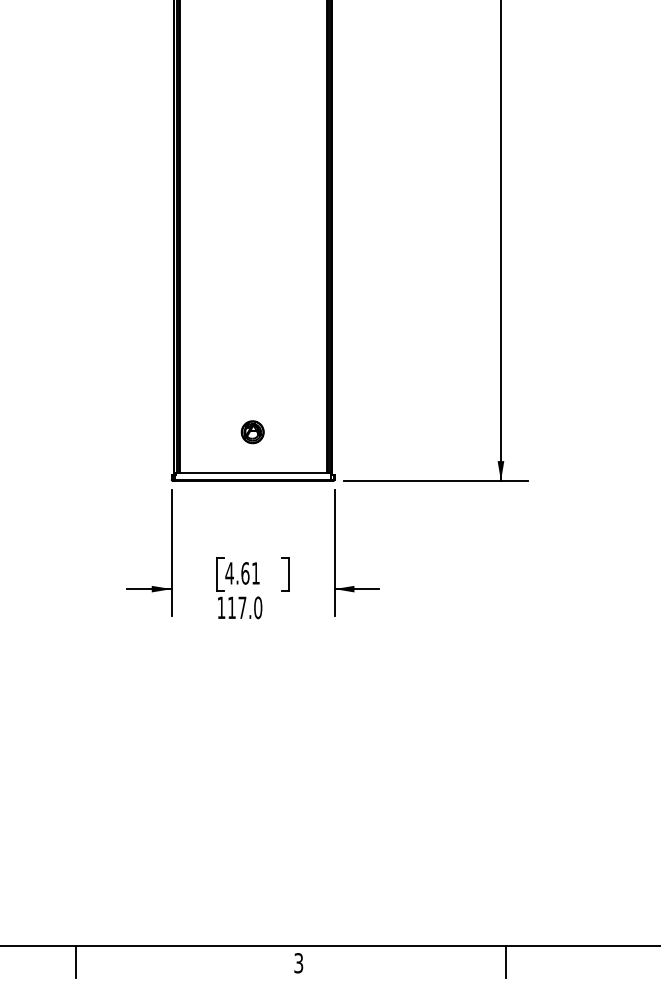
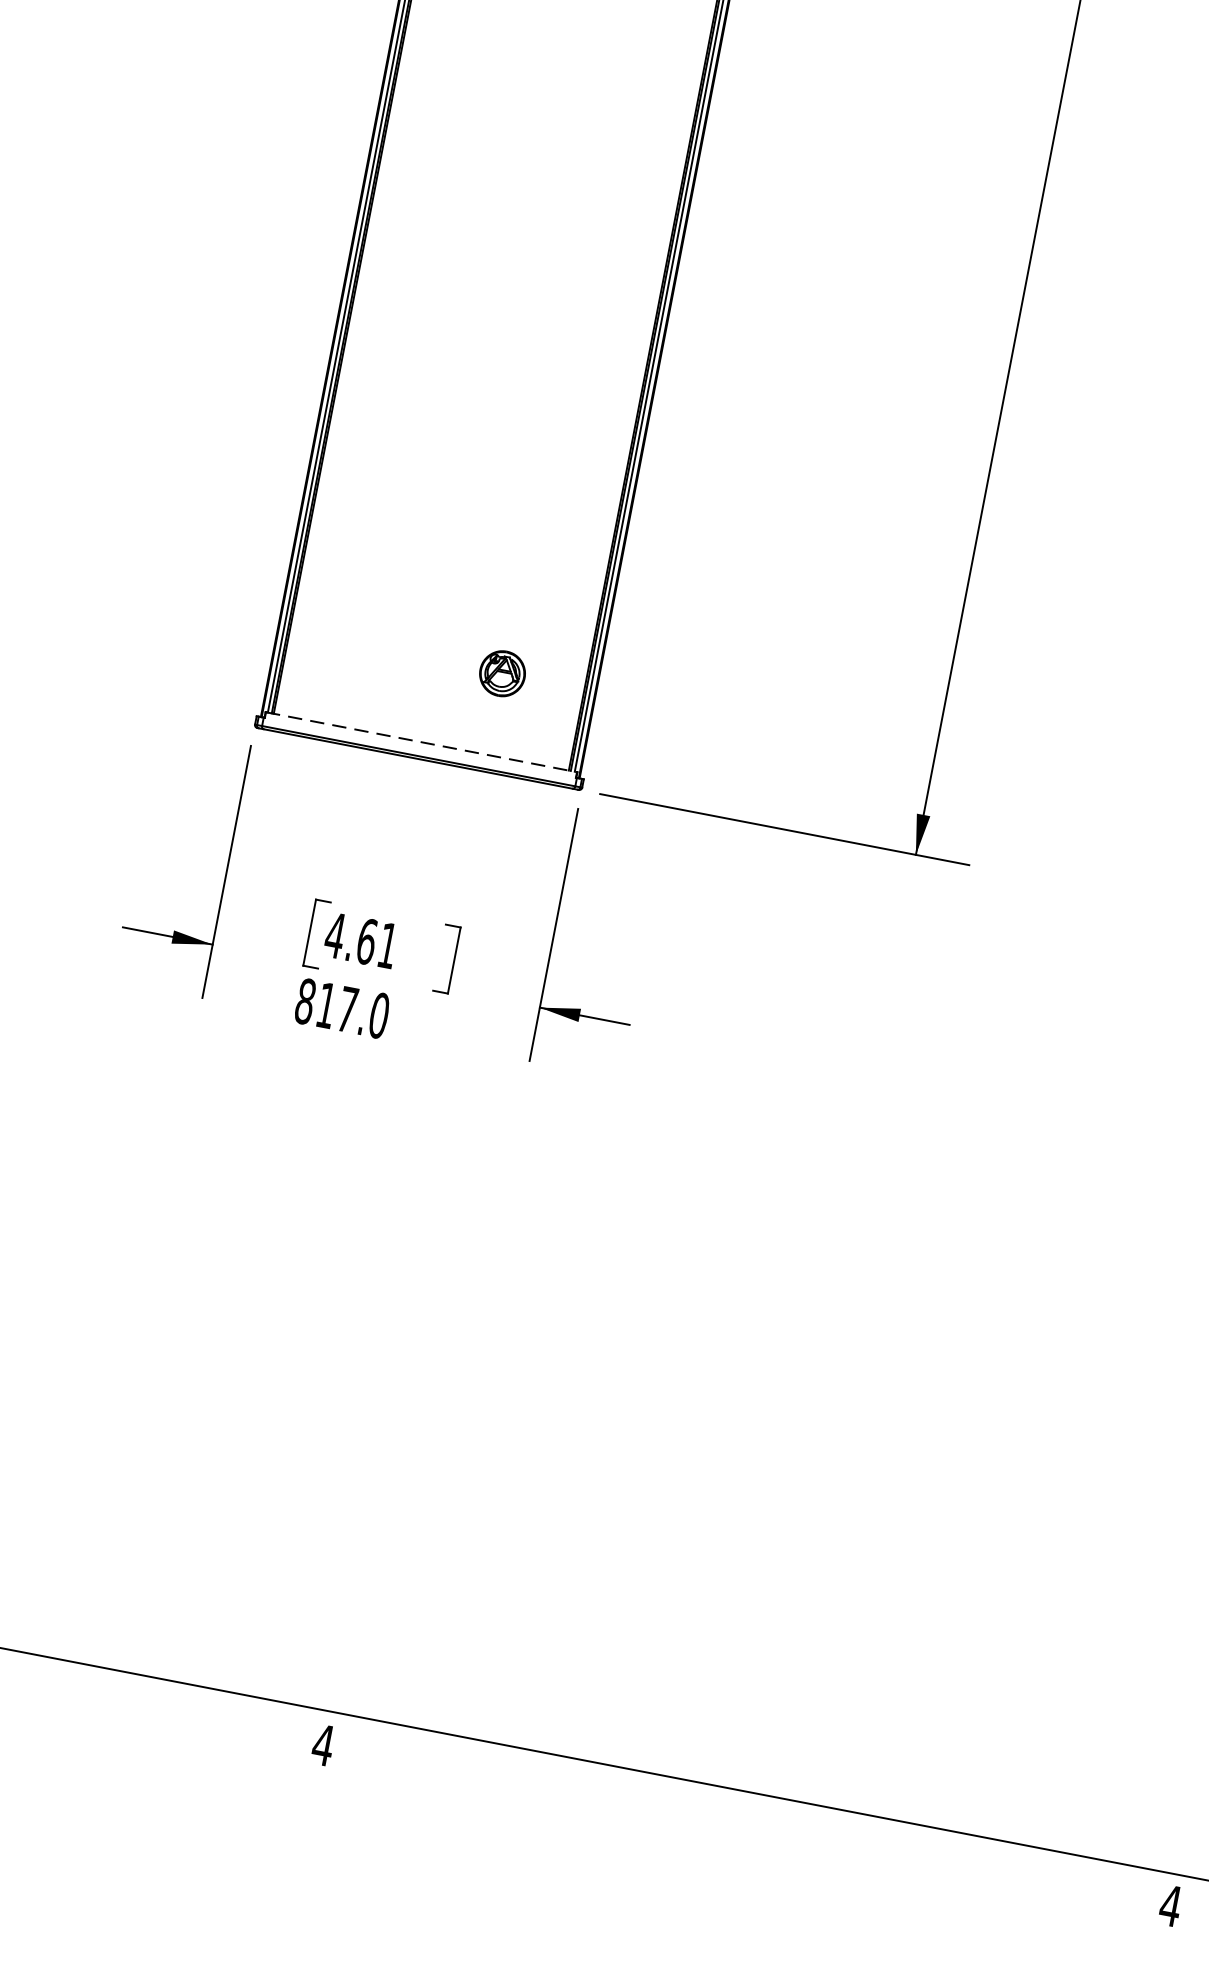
part: (252, 432) -> (501, 674), moved
line: (253, 472) -> (422, 742), solid -> dashed
text: (221, 607) -> (305, 1000), 117.0 -> 817.0
line: (506, 962) -> (740, 1824), removed
text: (298, 963) -> (322, 1745), 3 -> 4

